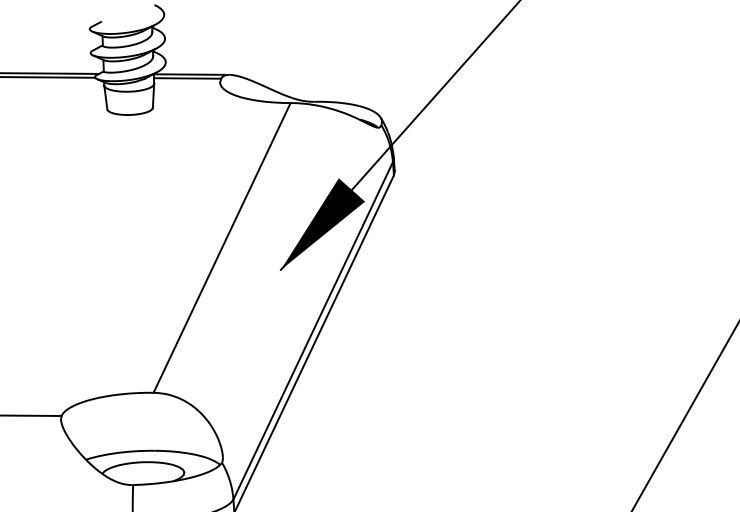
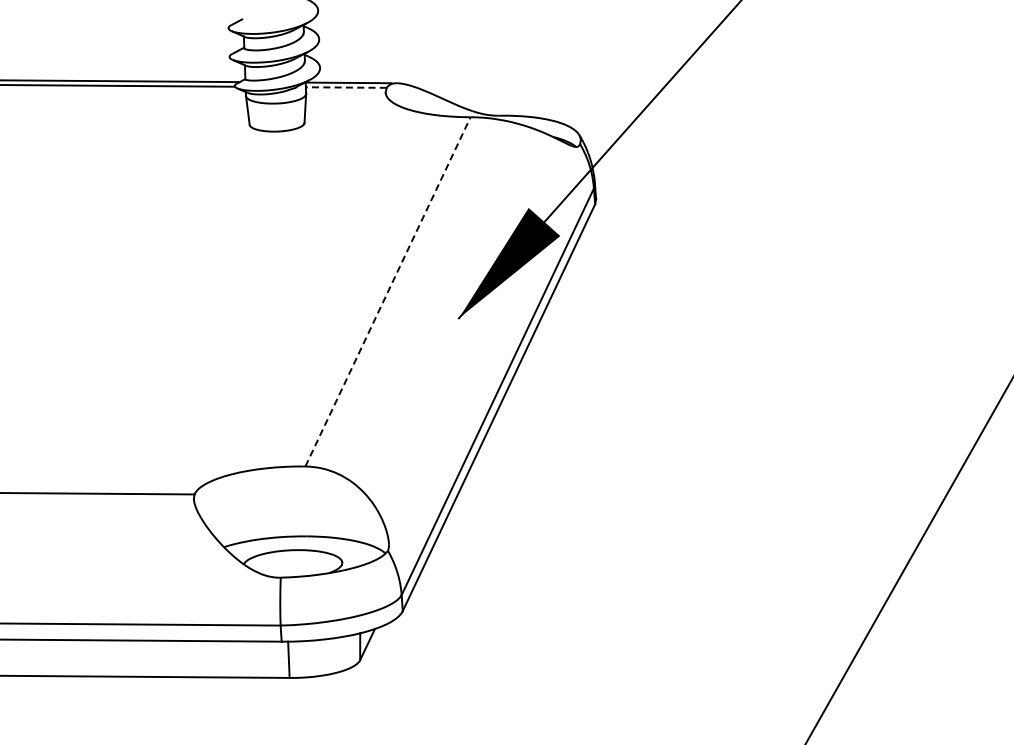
line: (186, 78) -> (345, 87), solid -> dashed
line: (222, 247) -> (388, 291), solid -> dashed

